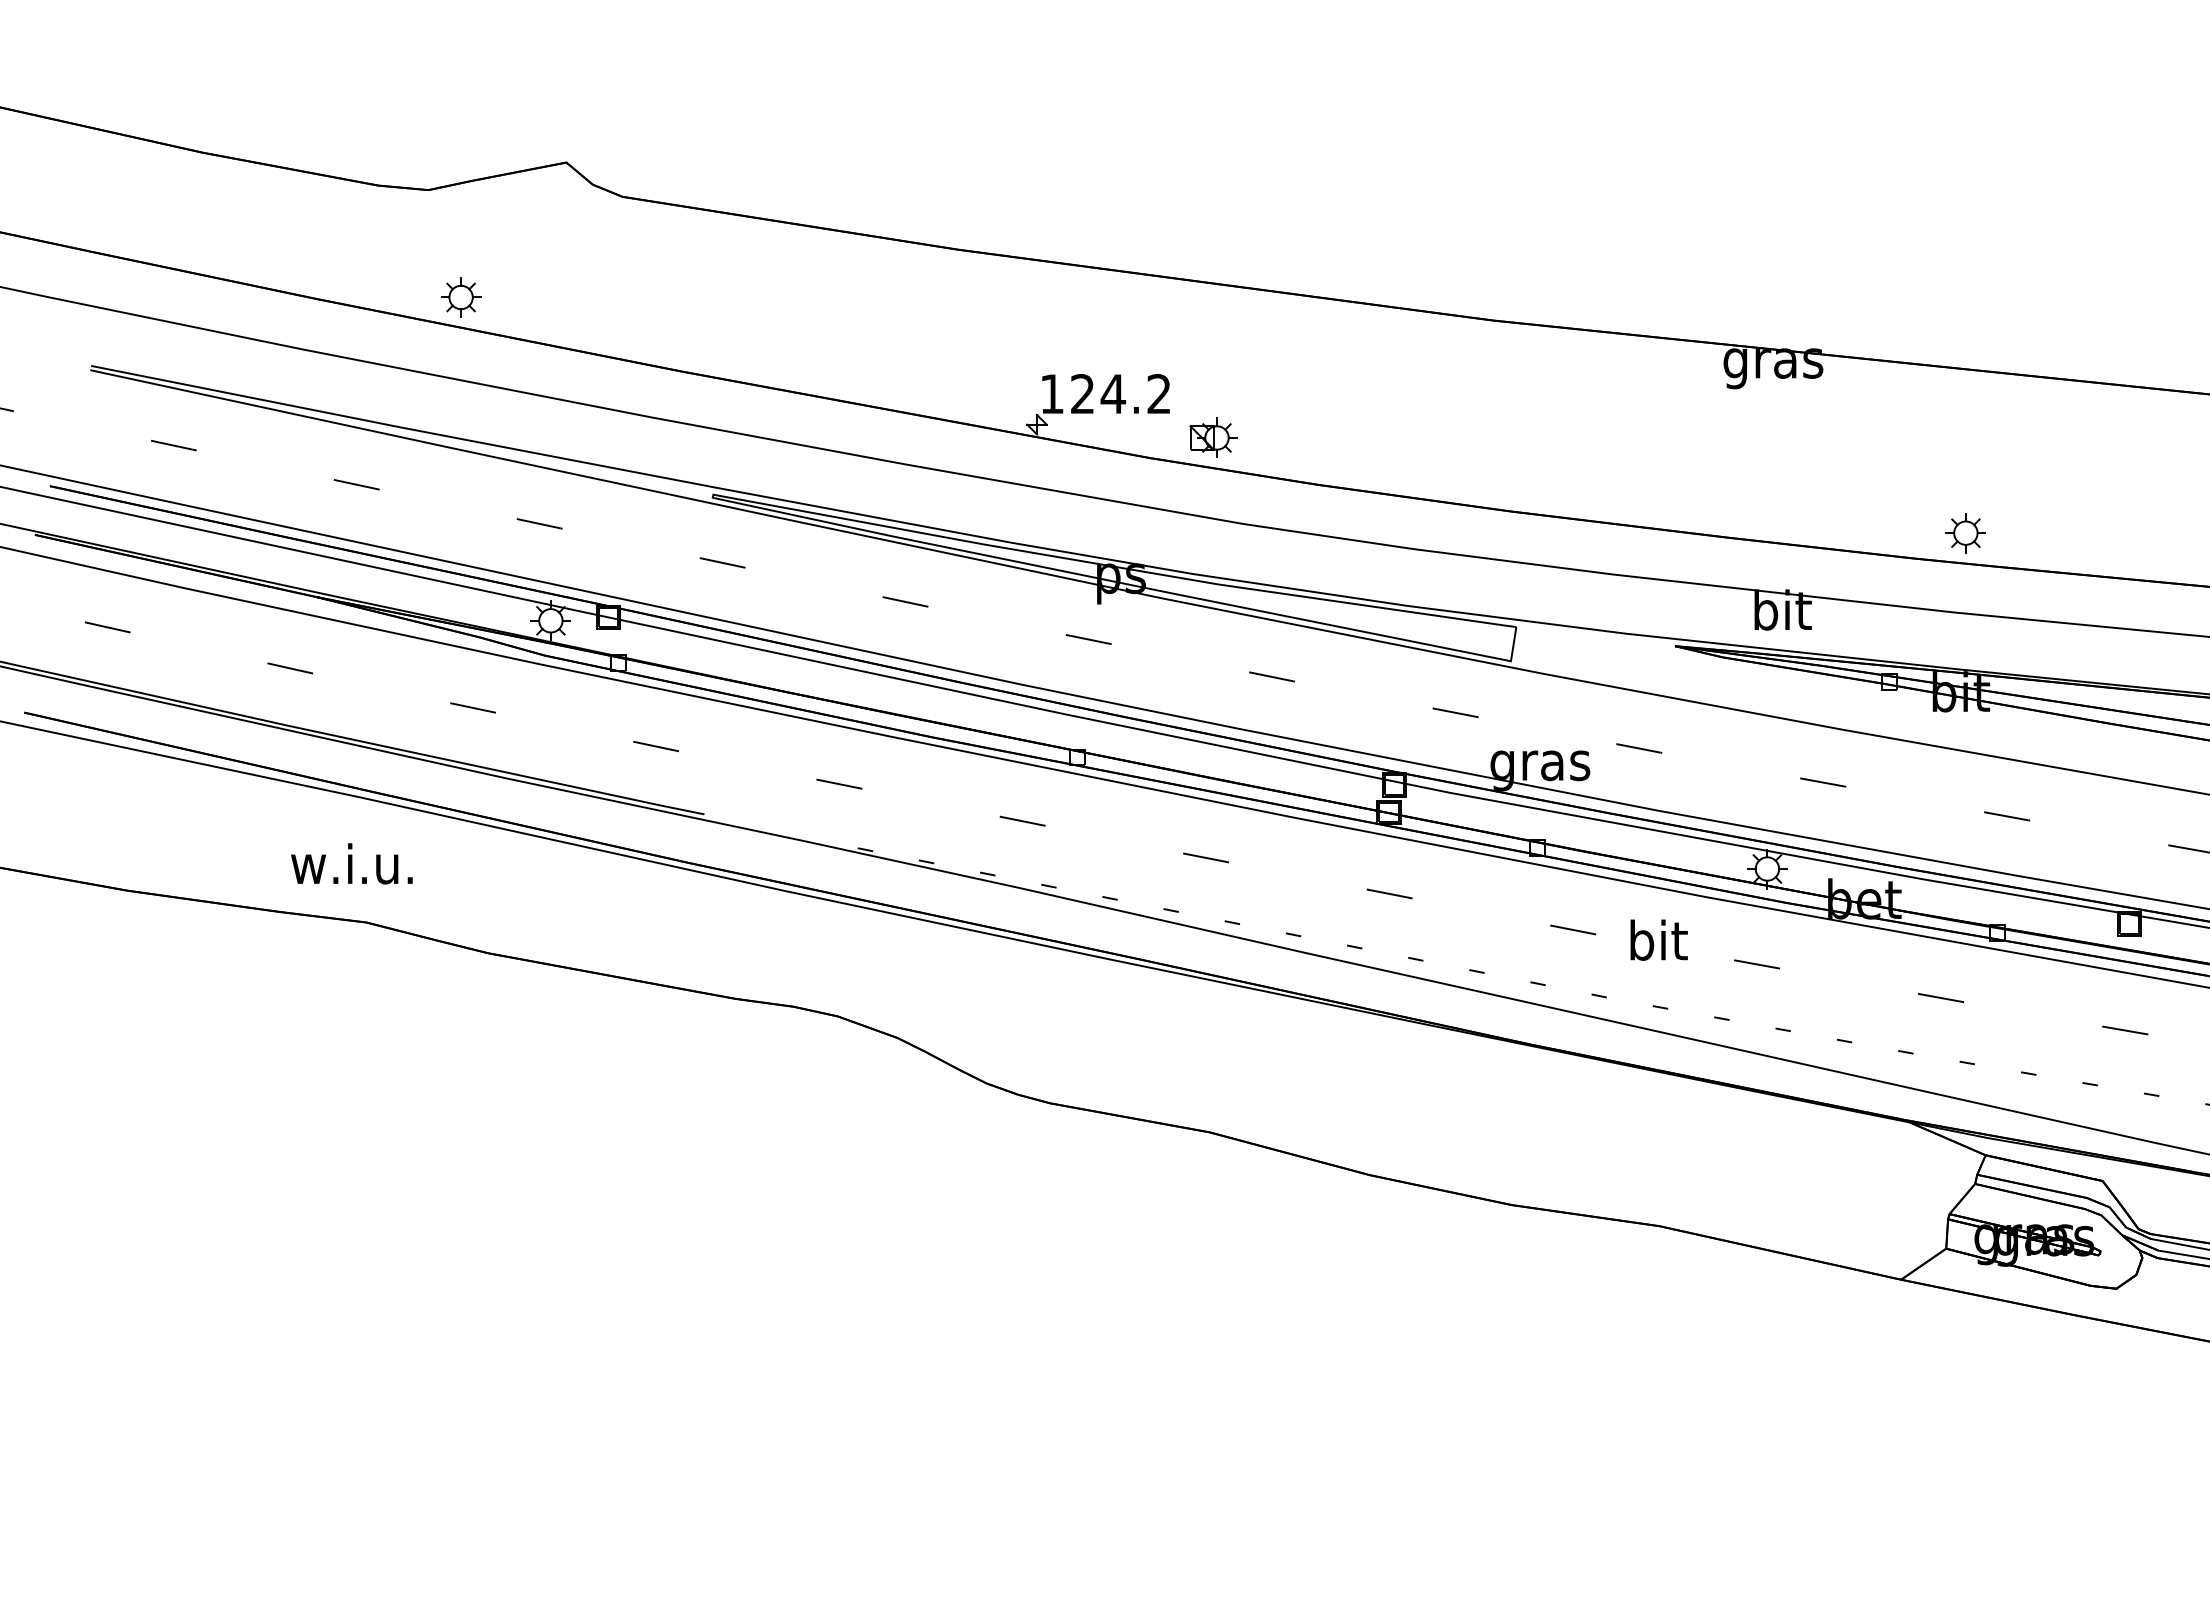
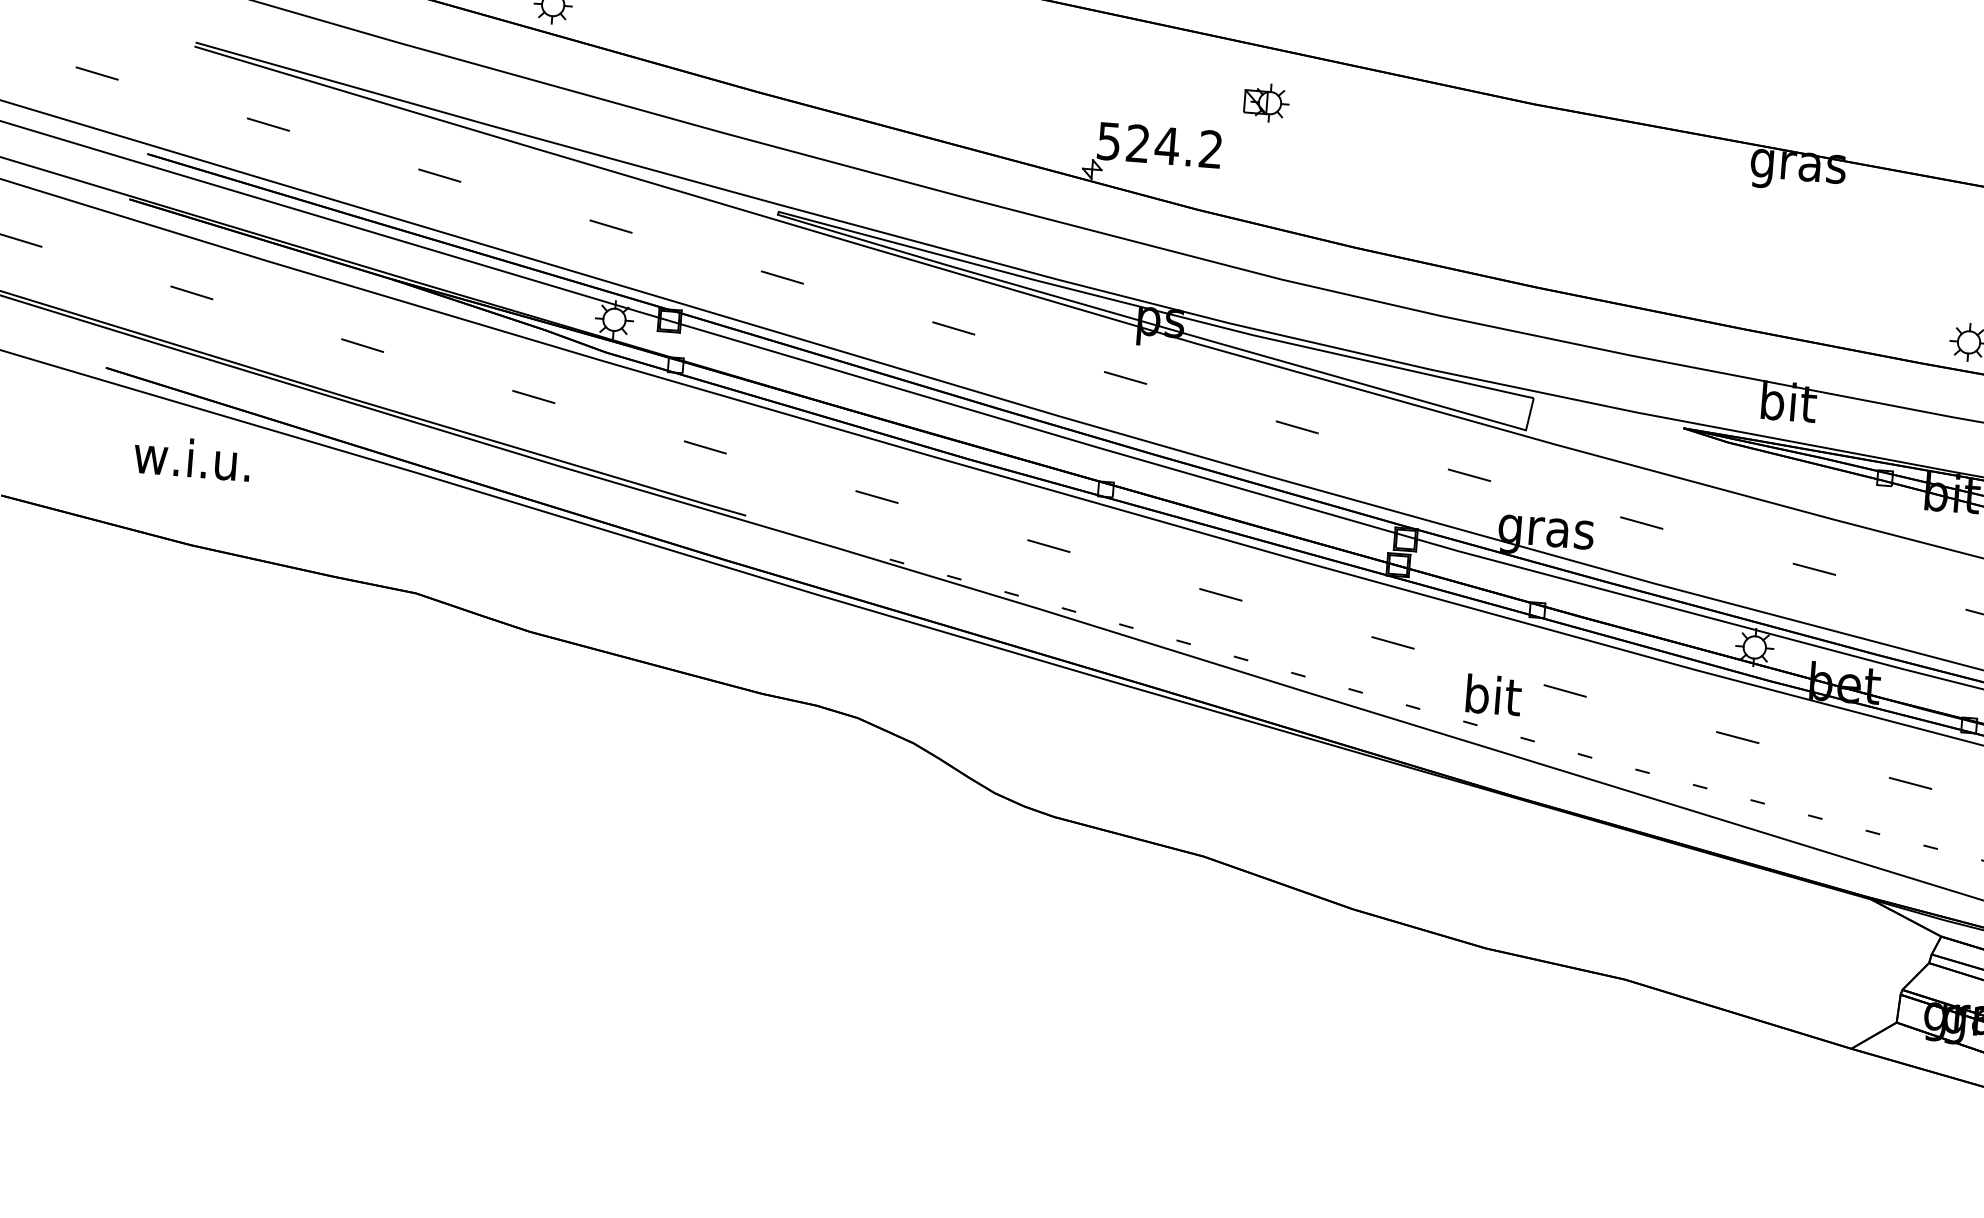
text: (1051, 394) -> (1108, 141), 124.2 -> 524.2
part: (1213, 437) -> (1266, 102), moved
text: (351, 863) -> (192, 457), moved
text: (1658, 939) -> (1493, 694), moved

